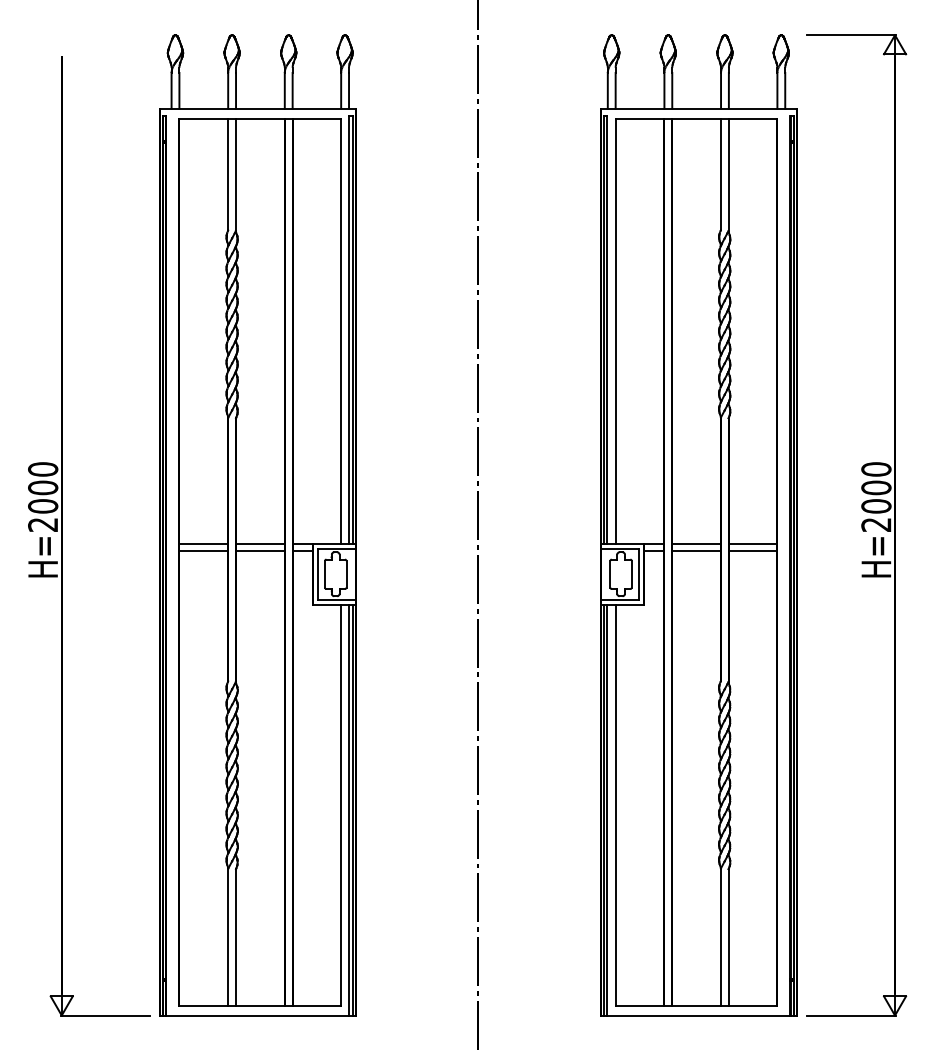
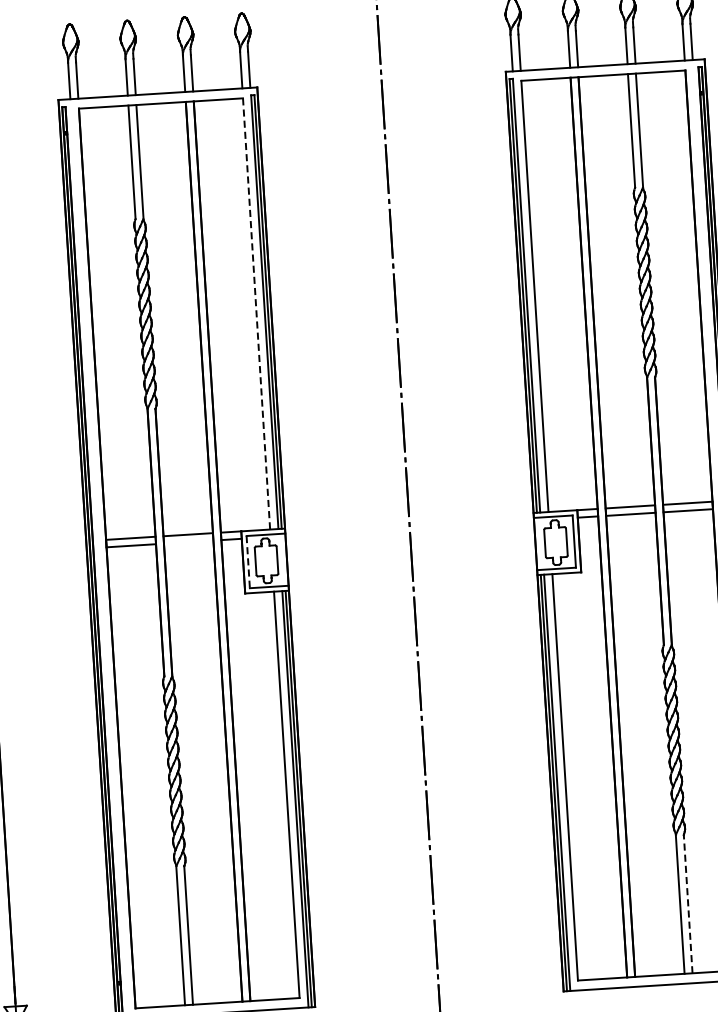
line: (341, 331) -> (256, 314), solid -> dashed
line: (260, 551) -> (188, 542), removed
line: (317, 574) -> (248, 562), solid -> dashed
line: (728, 936) -> (687, 903), solid -> dashed

